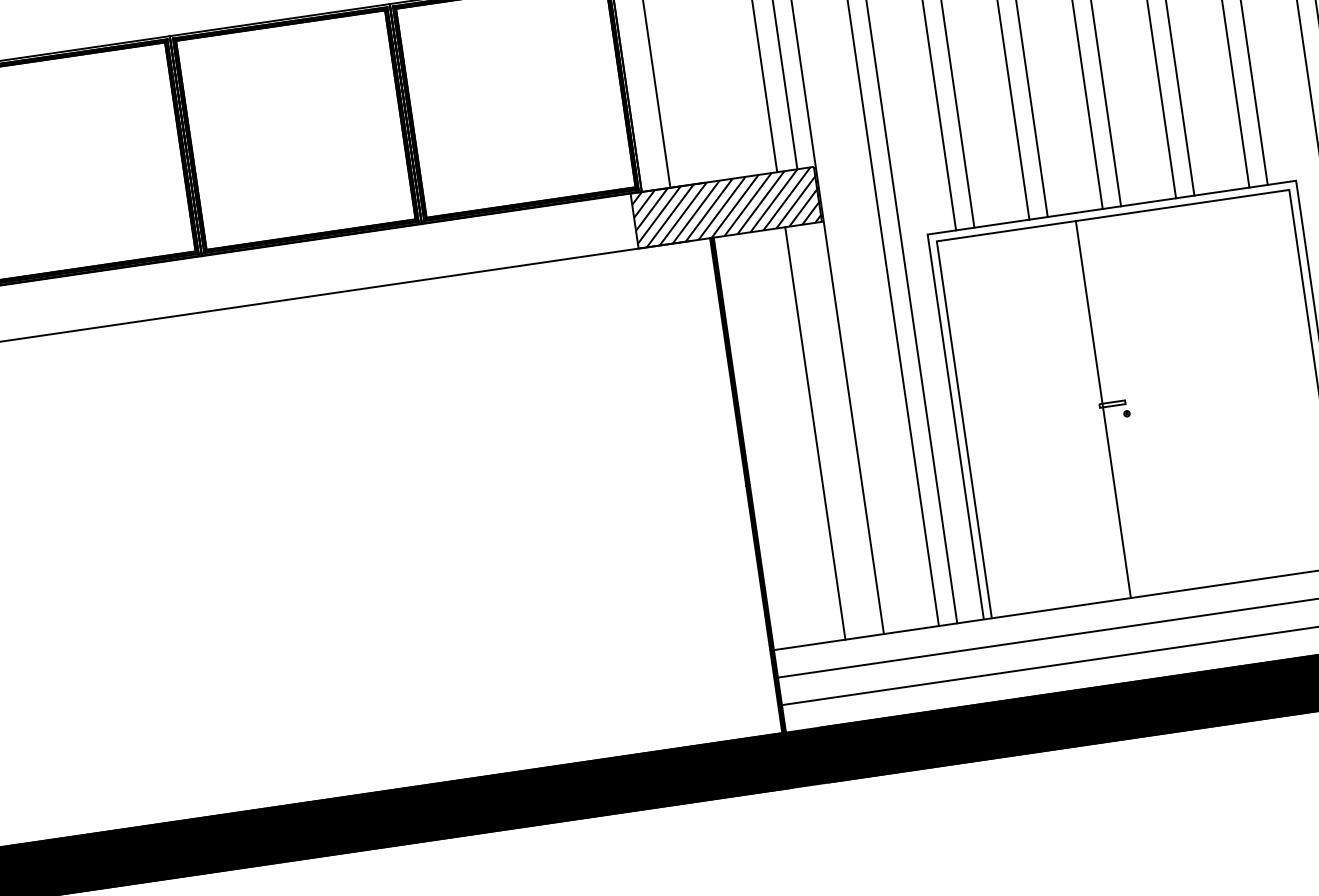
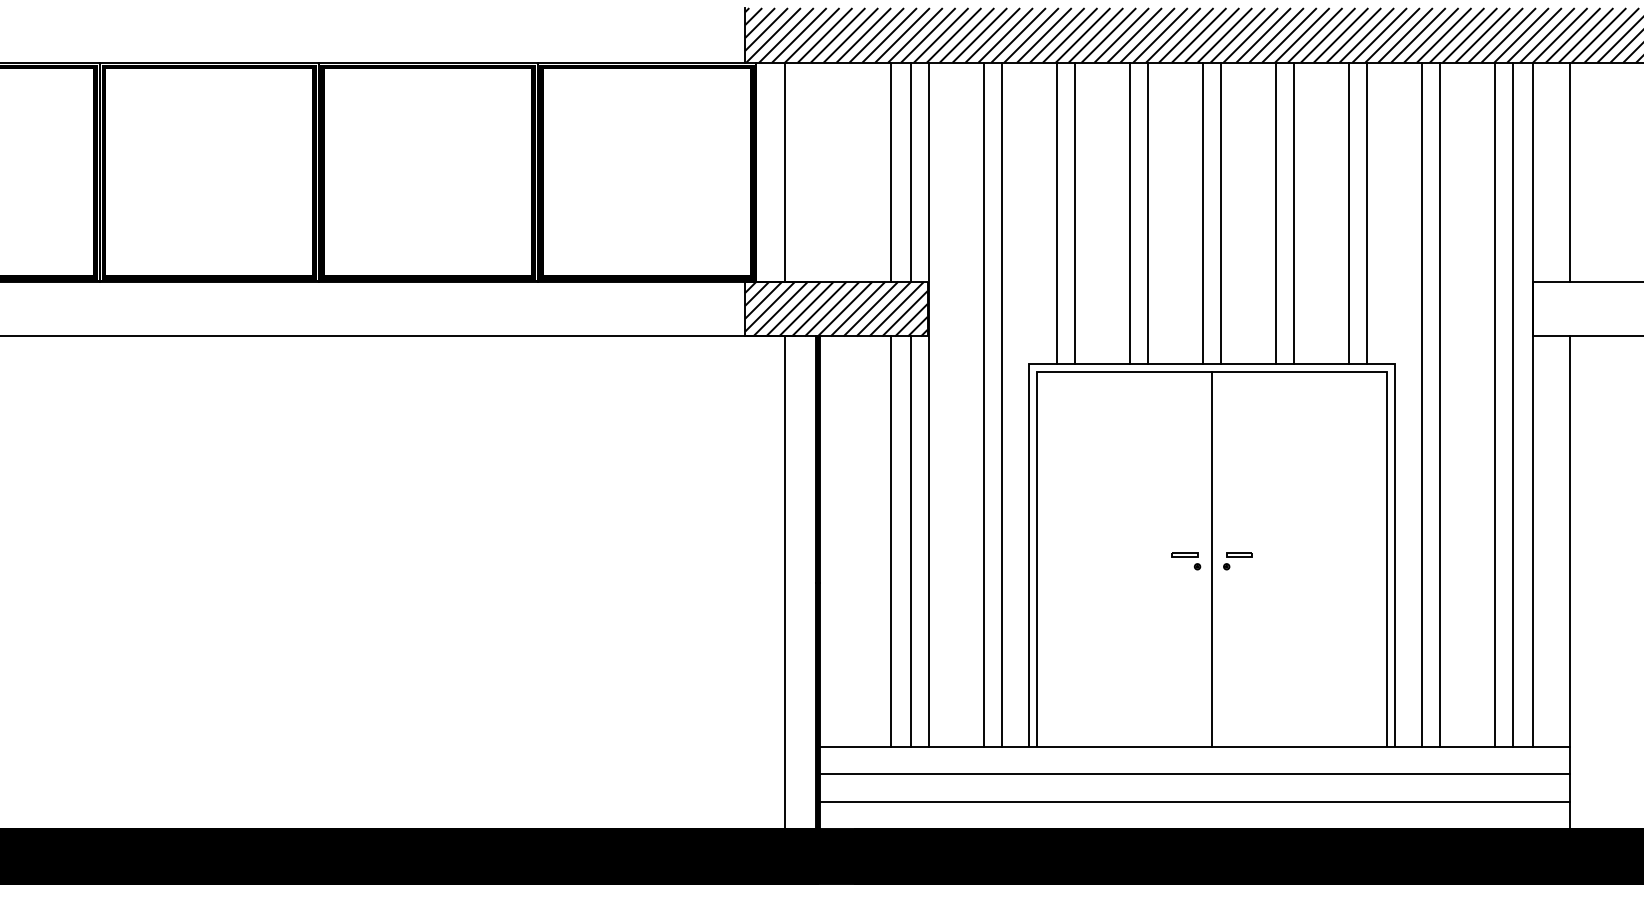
part: (1166, 402) -> (1237, 561), added
line: (1103, 408) -> (1212, 558), moved
line: (835, 430) -> (911, 541), added
line: (714, 490) -> (784, 582), added

